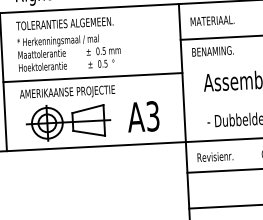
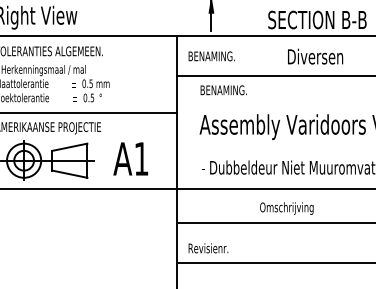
text: (213, 20) -> (213, 56), MATERIAAL. -> BENAMING.
text: (212, 51) -> (223, 90), moved
text: (152, 115) -> (141, 158), A3 -> A1
text: (215, 156) -> (208, 248), moved

